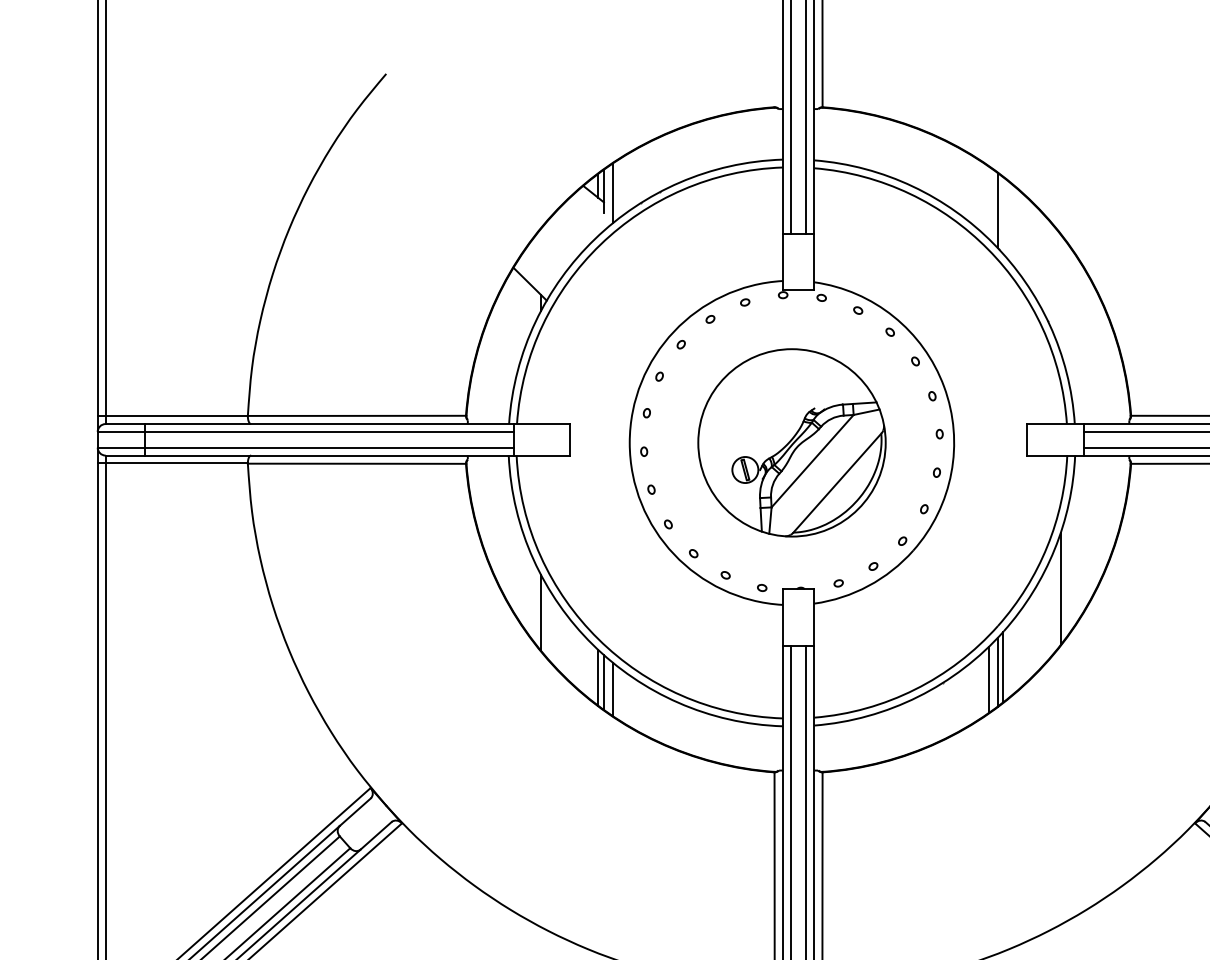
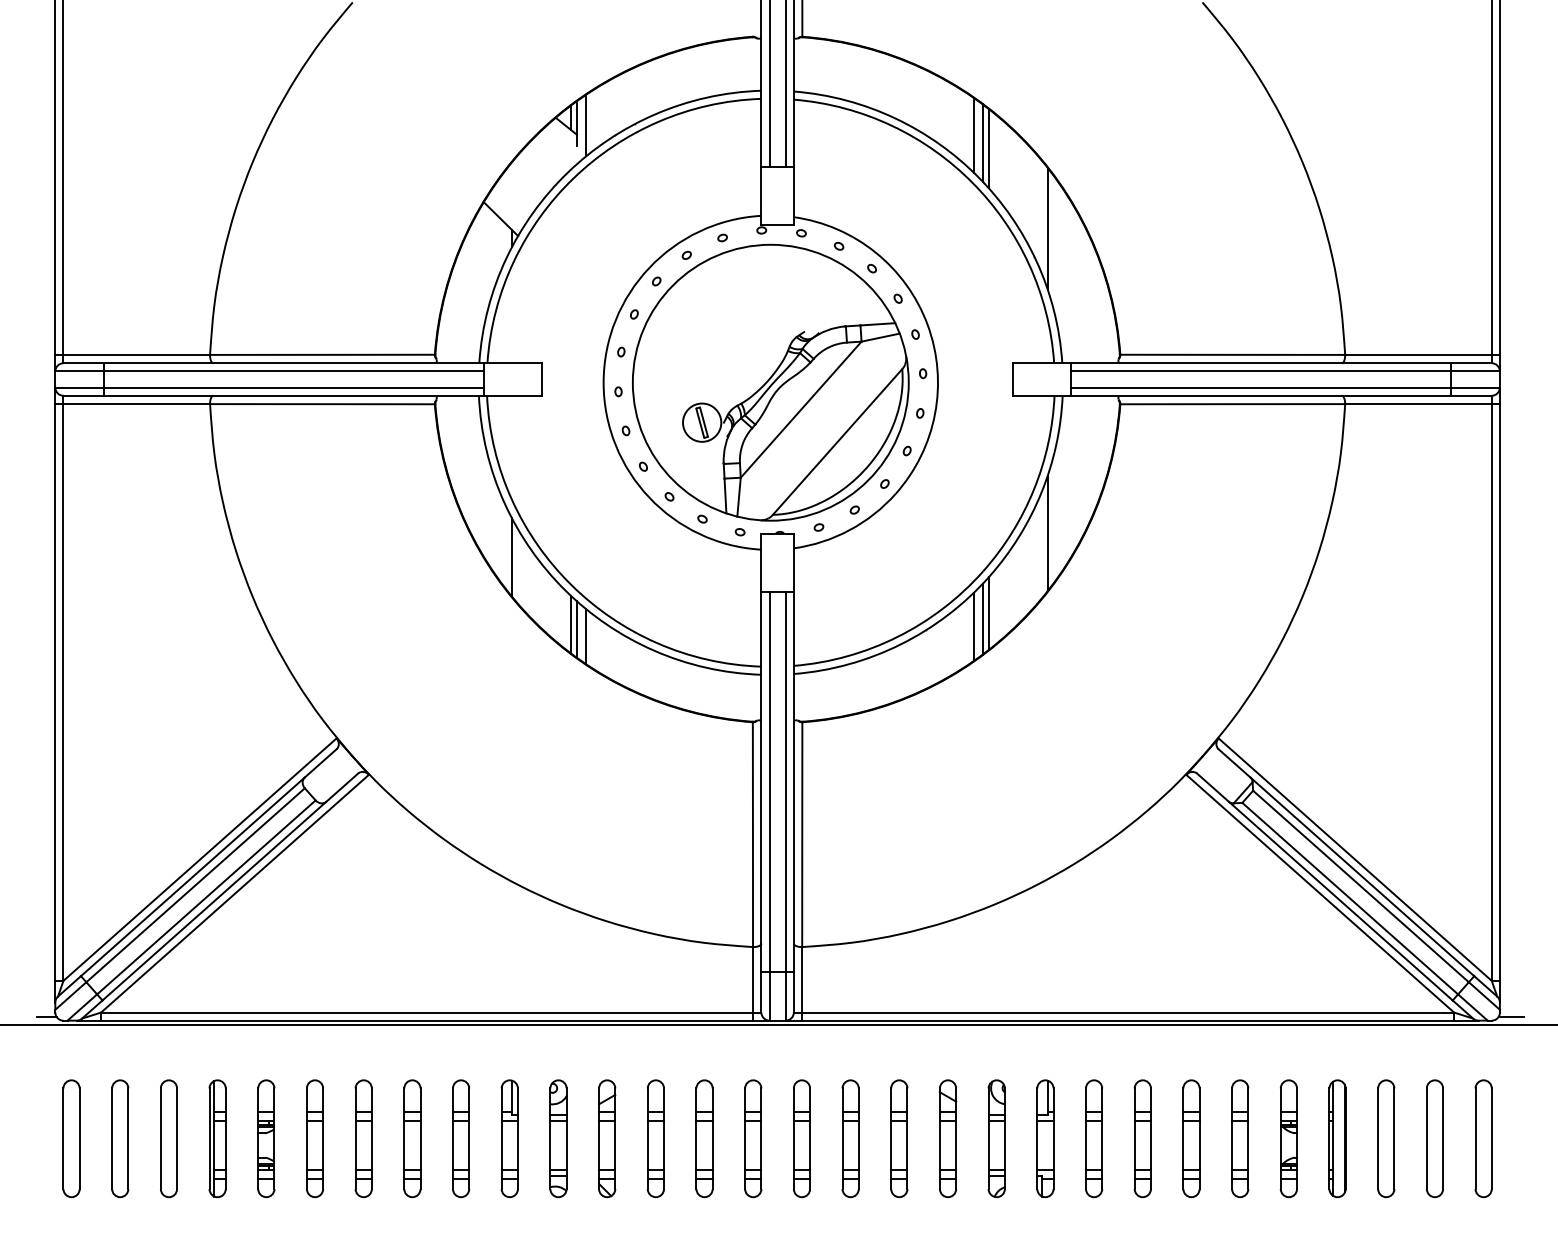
line: (988, 202) -> (973, 134), added
line: (1003, 215) -> (988, 148), added
line: (1060, 293) -> (1047, 228), added
part: (791, 442) -> (770, 382), size x1.43

